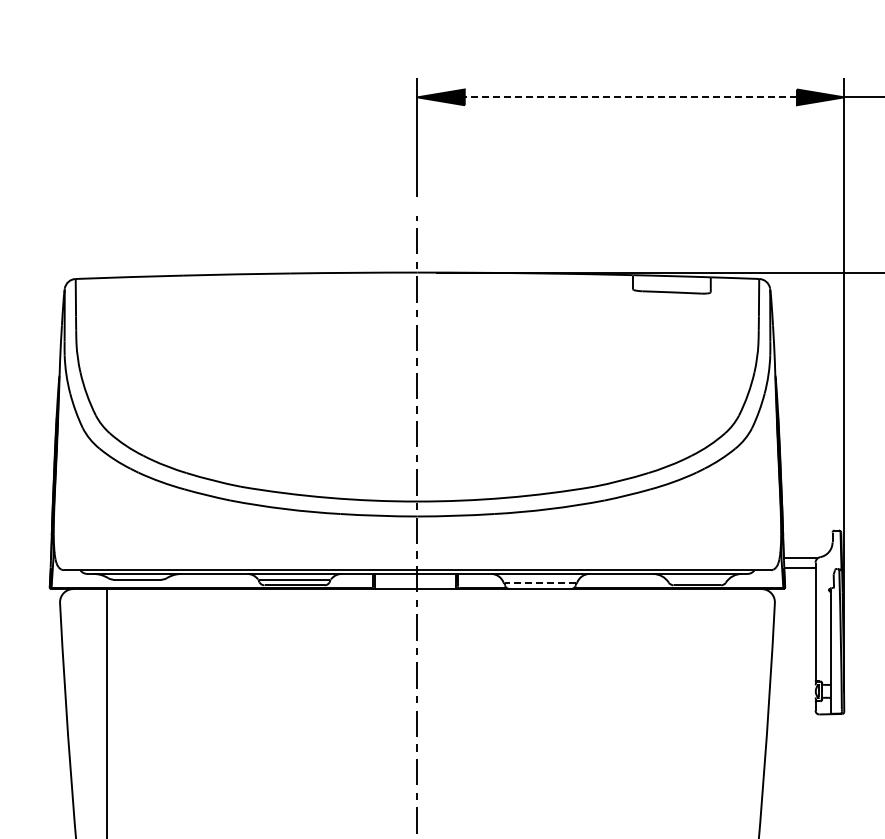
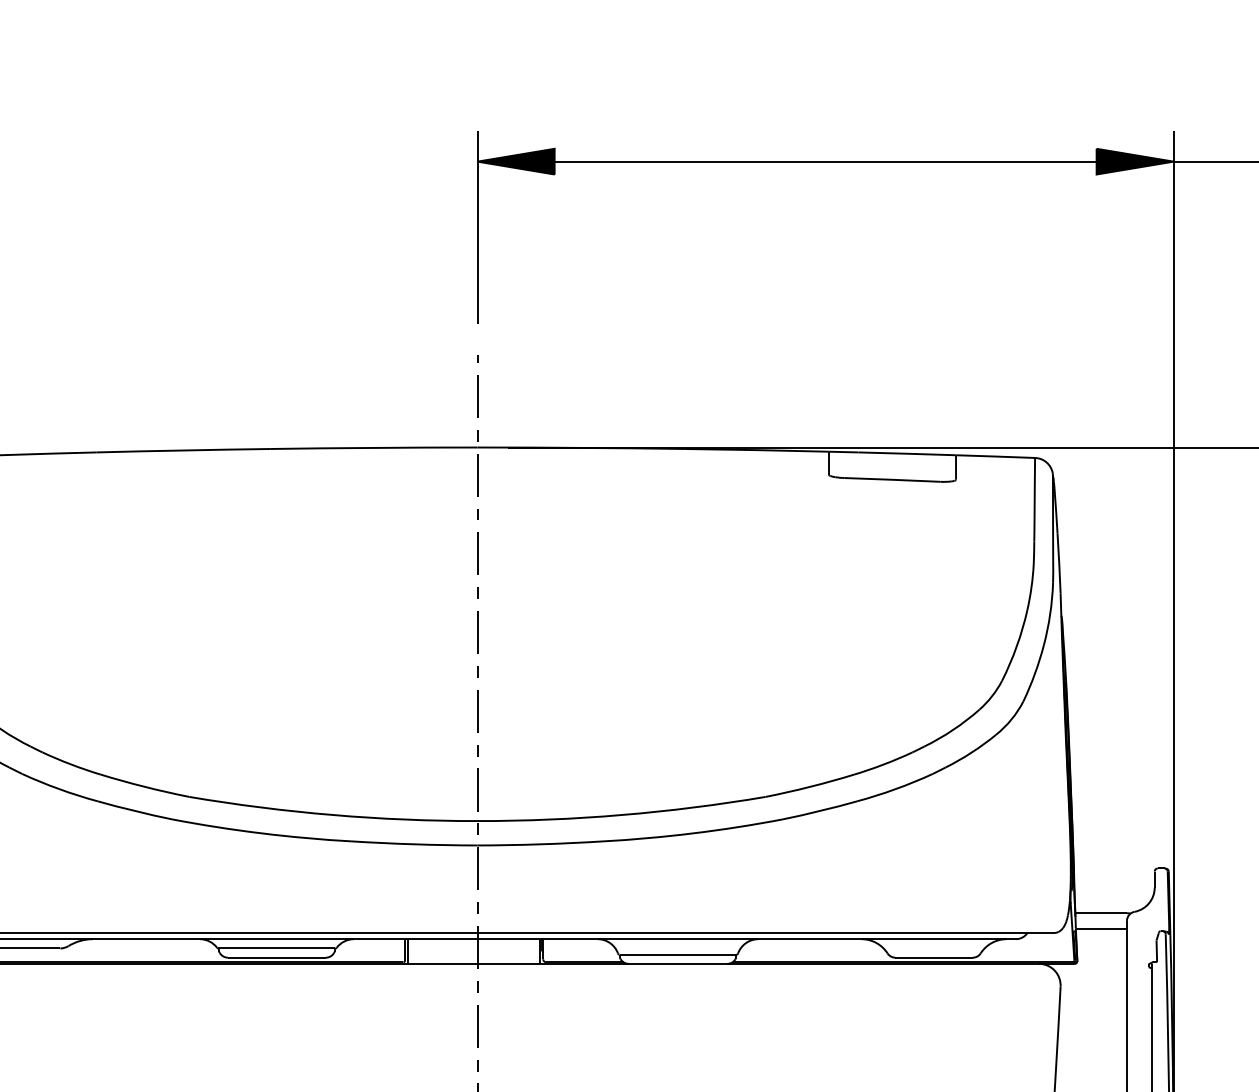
line: (630, 97) -> (825, 161), dashed -> solid
line: (540, 583) -> (678, 954), dashed -> solid

